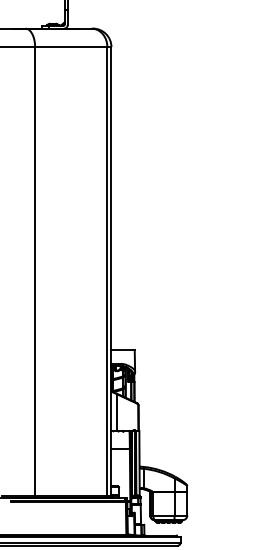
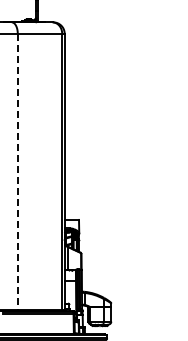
line: (34, 271) -> (17, 171), solid -> dashed

